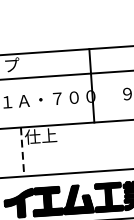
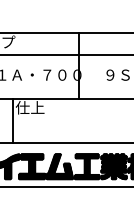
line: (22, 152) -> (12, 121), dashed -> solid

